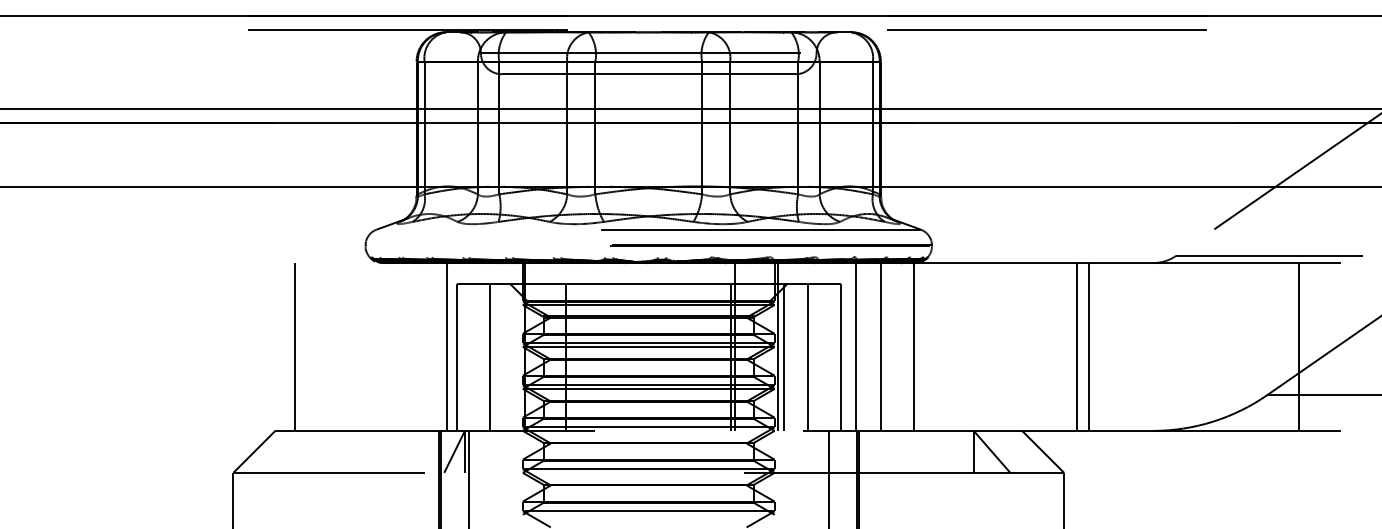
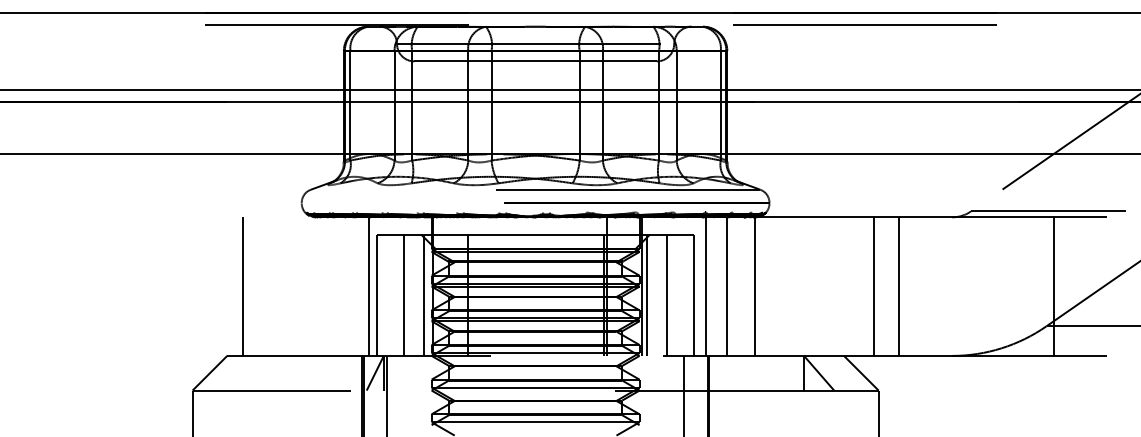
line: (1076, 346) -> (873, 286), moved
line: (1298, 346) -> (1053, 286), moved
line: (513, 357) -> (423, 295), added

